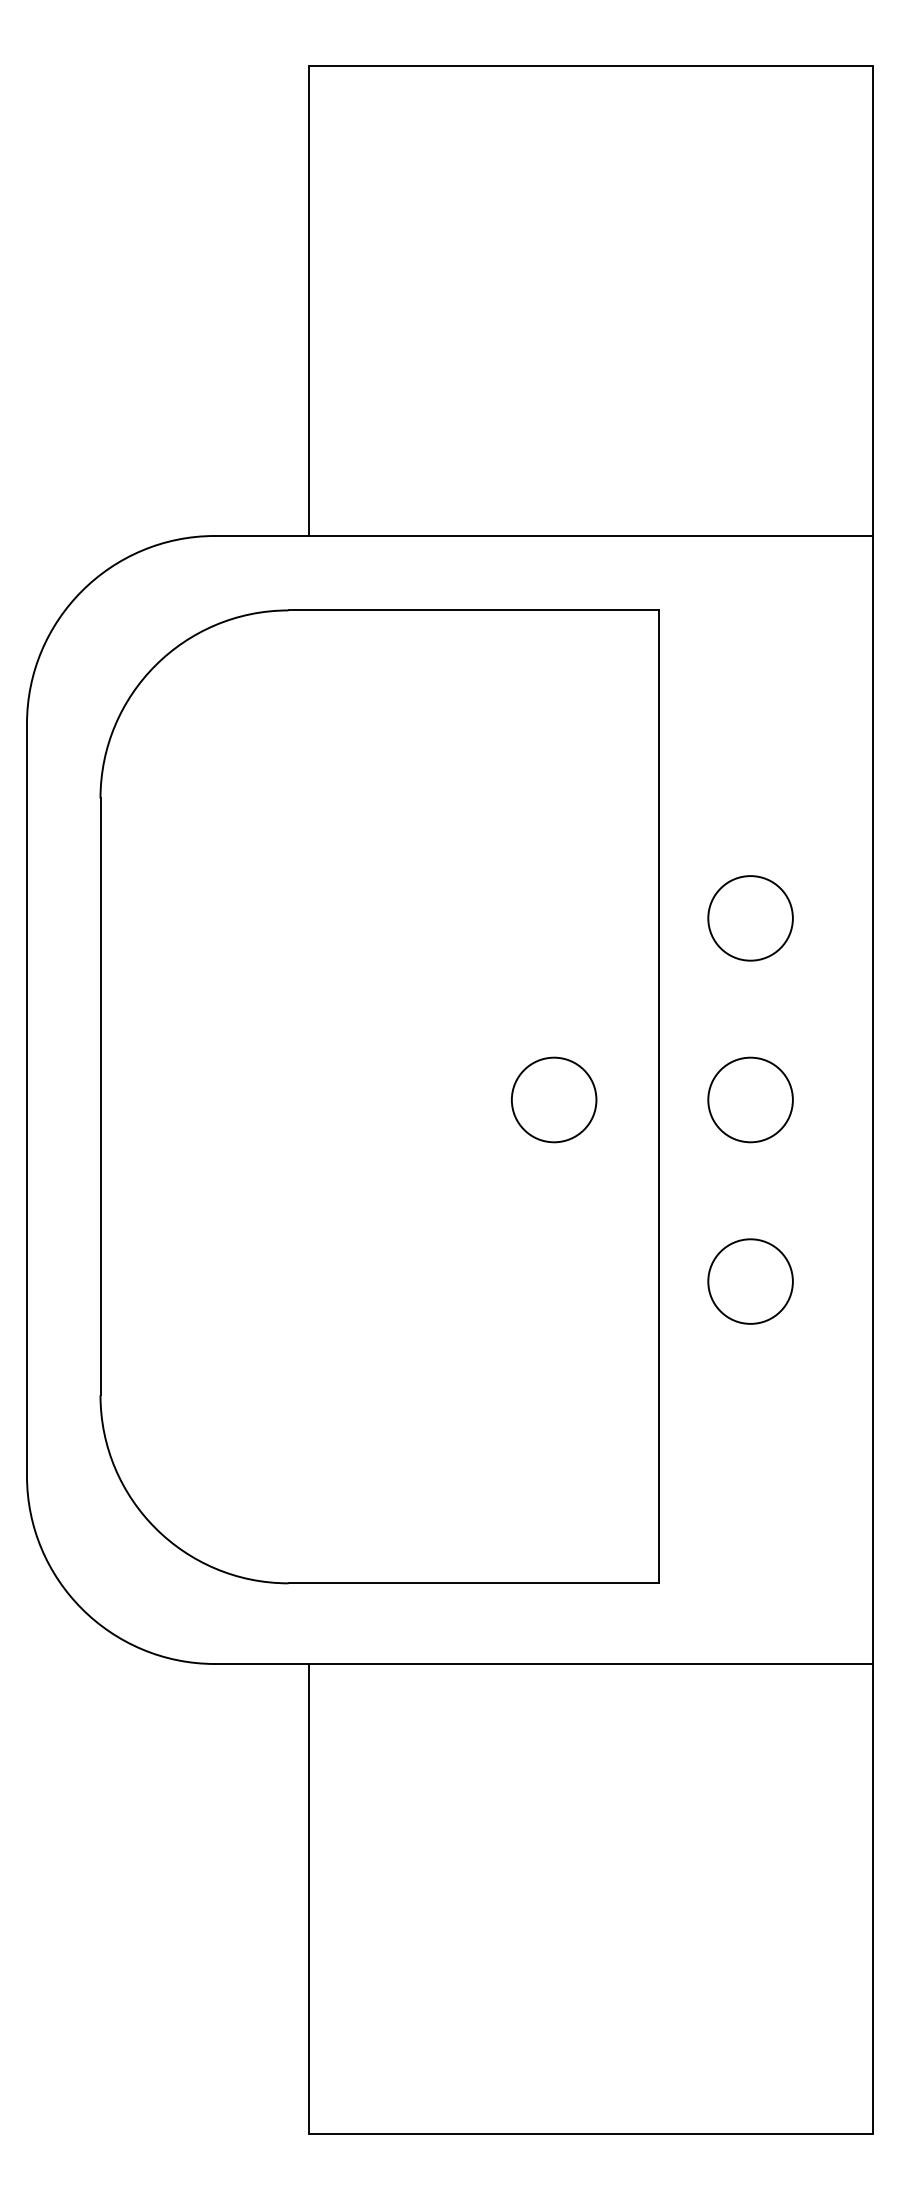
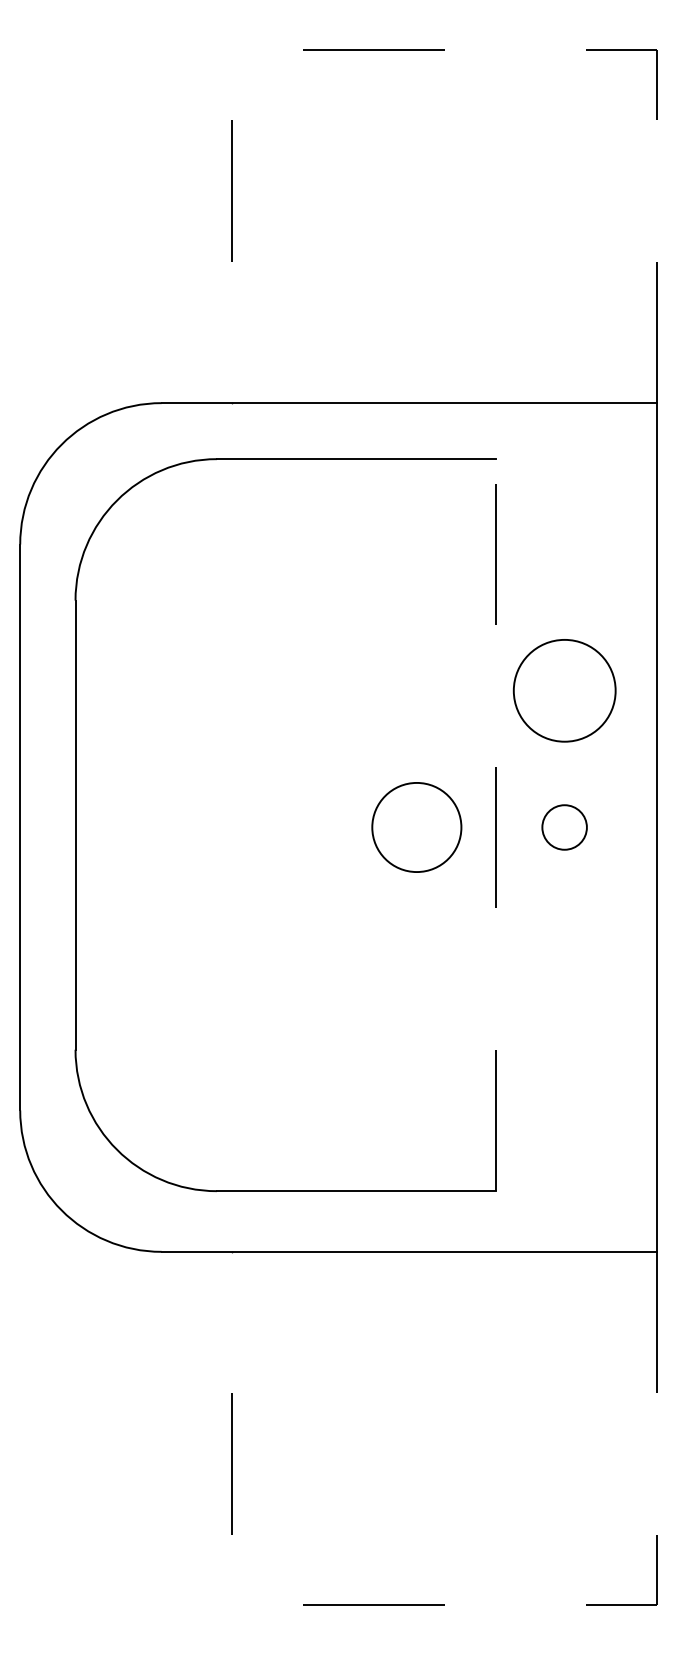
line: (590, 65) -> (444, 49), solid -> dashed
circle: (750, 918) -> (564, 690), size x1.6
line: (659, 1096) -> (496, 824), solid -> dashed
circle: (553, 1099) -> (416, 827), size x1.4
circle: (750, 1099) -> (564, 827), size x0.7
circle: (750, 1281) -> (564, 964), removed
line: (590, 2134) -> (444, 1605), solid -> dashed

